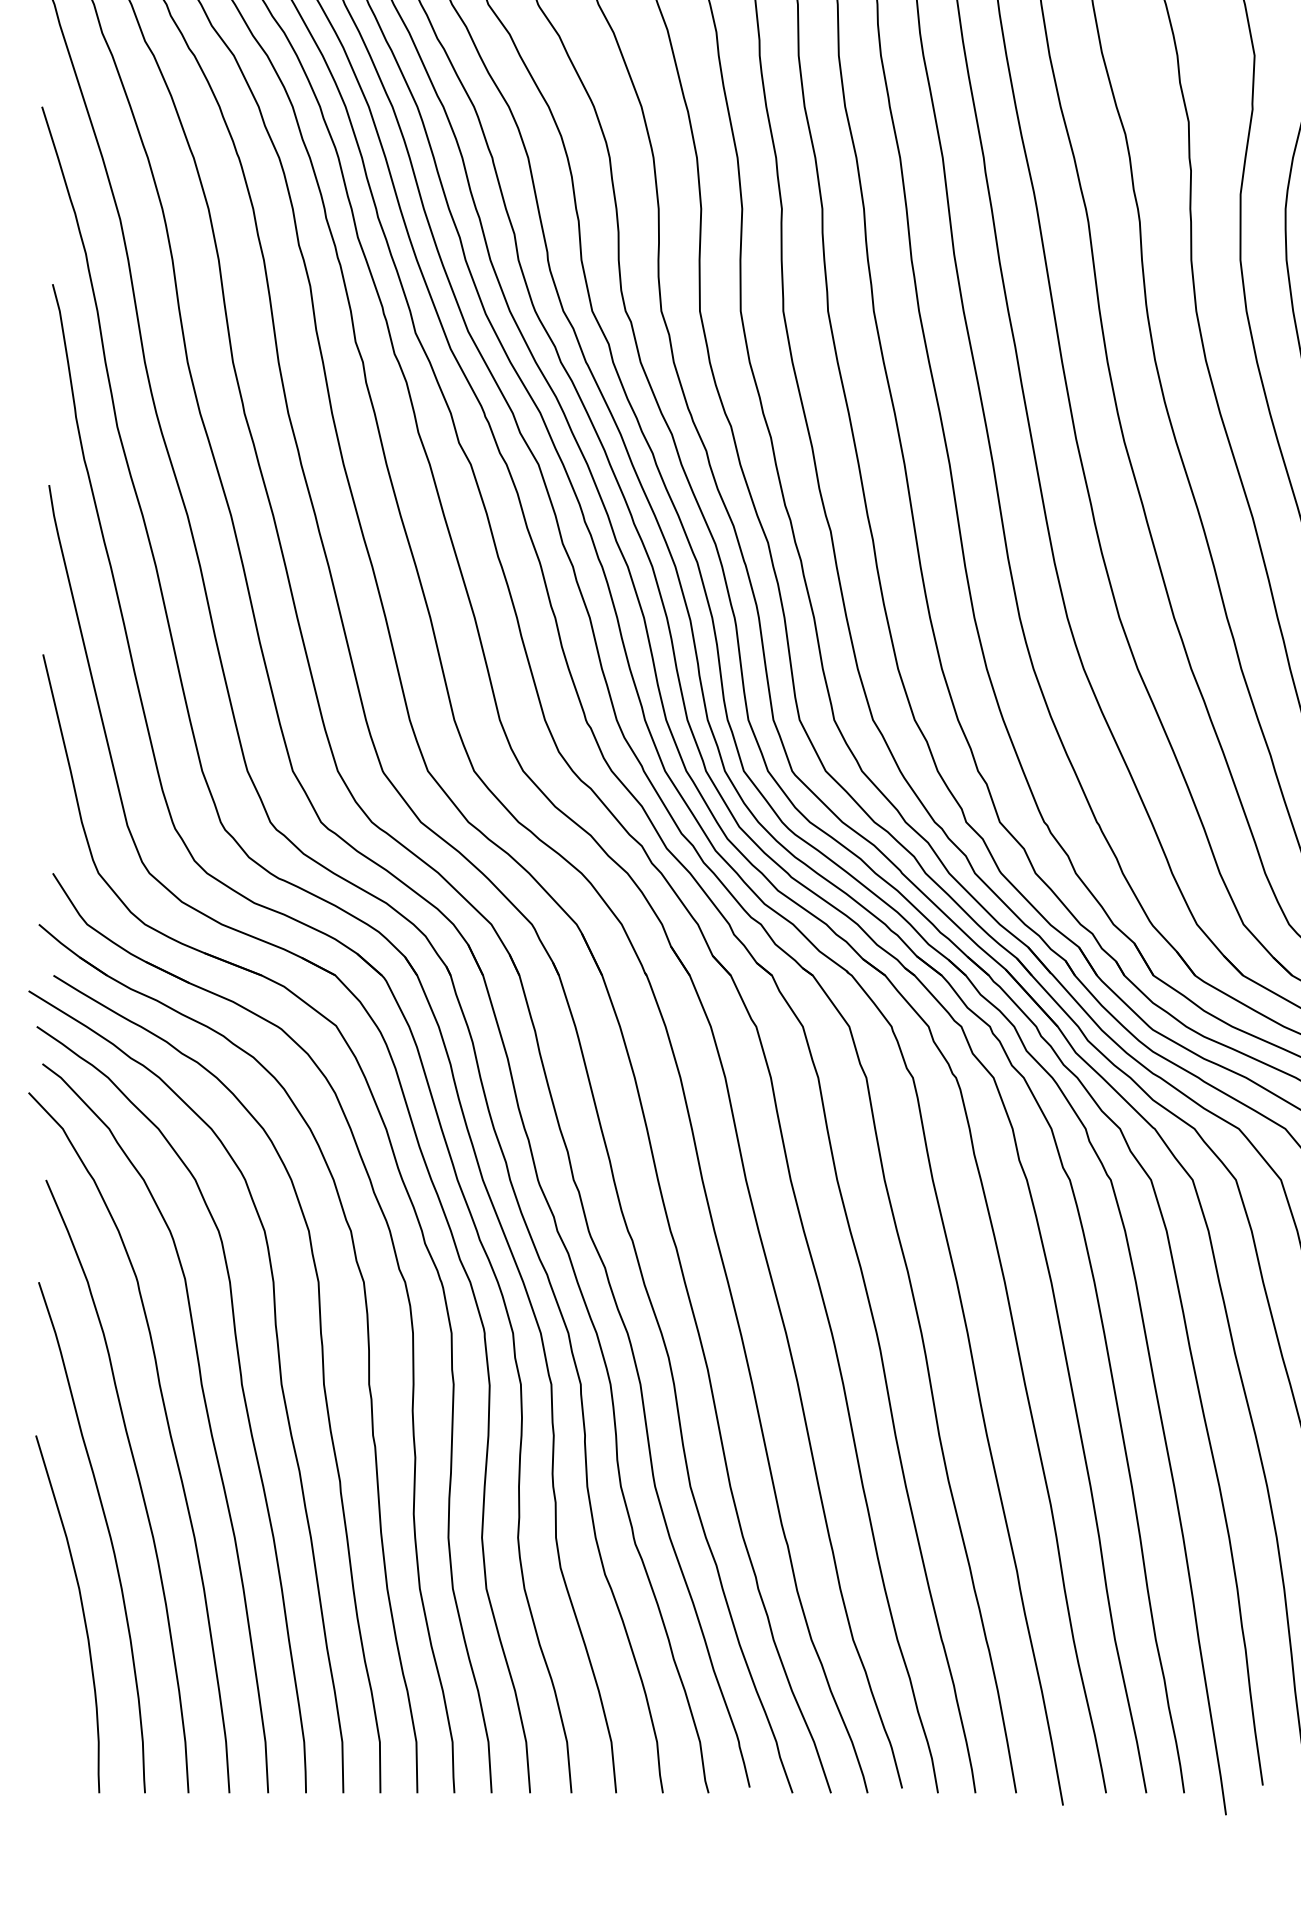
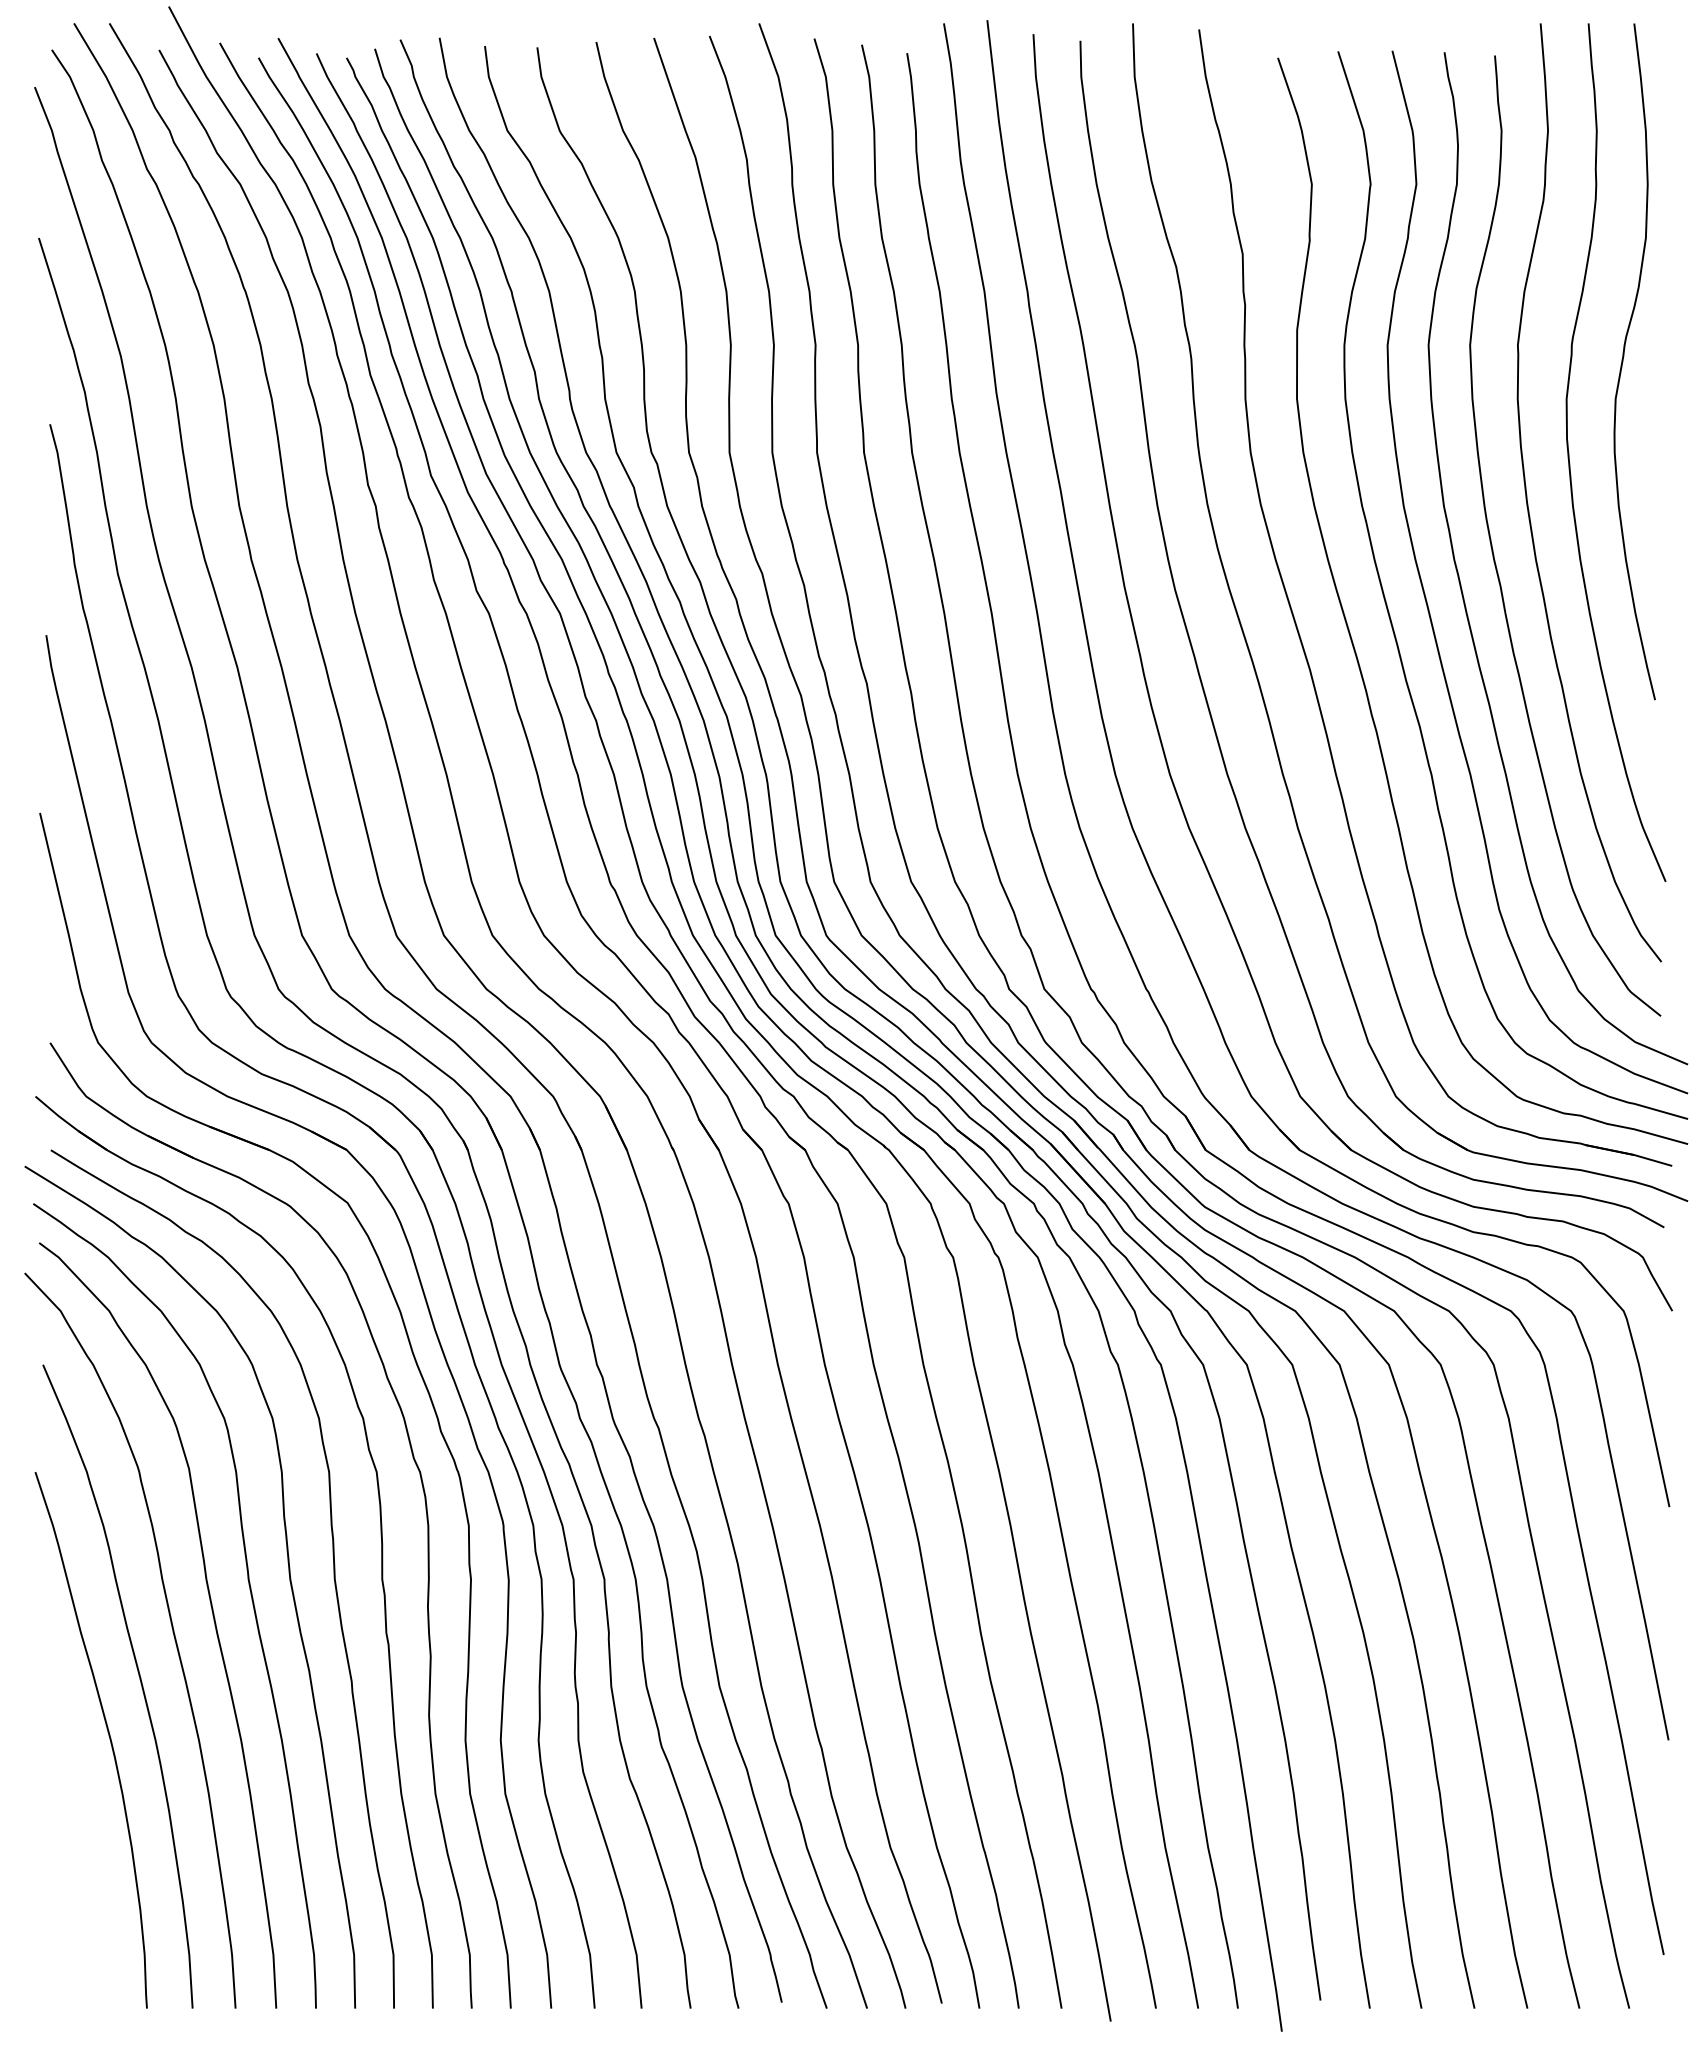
curve: (81, 1609) -> (80, 1815), removed

